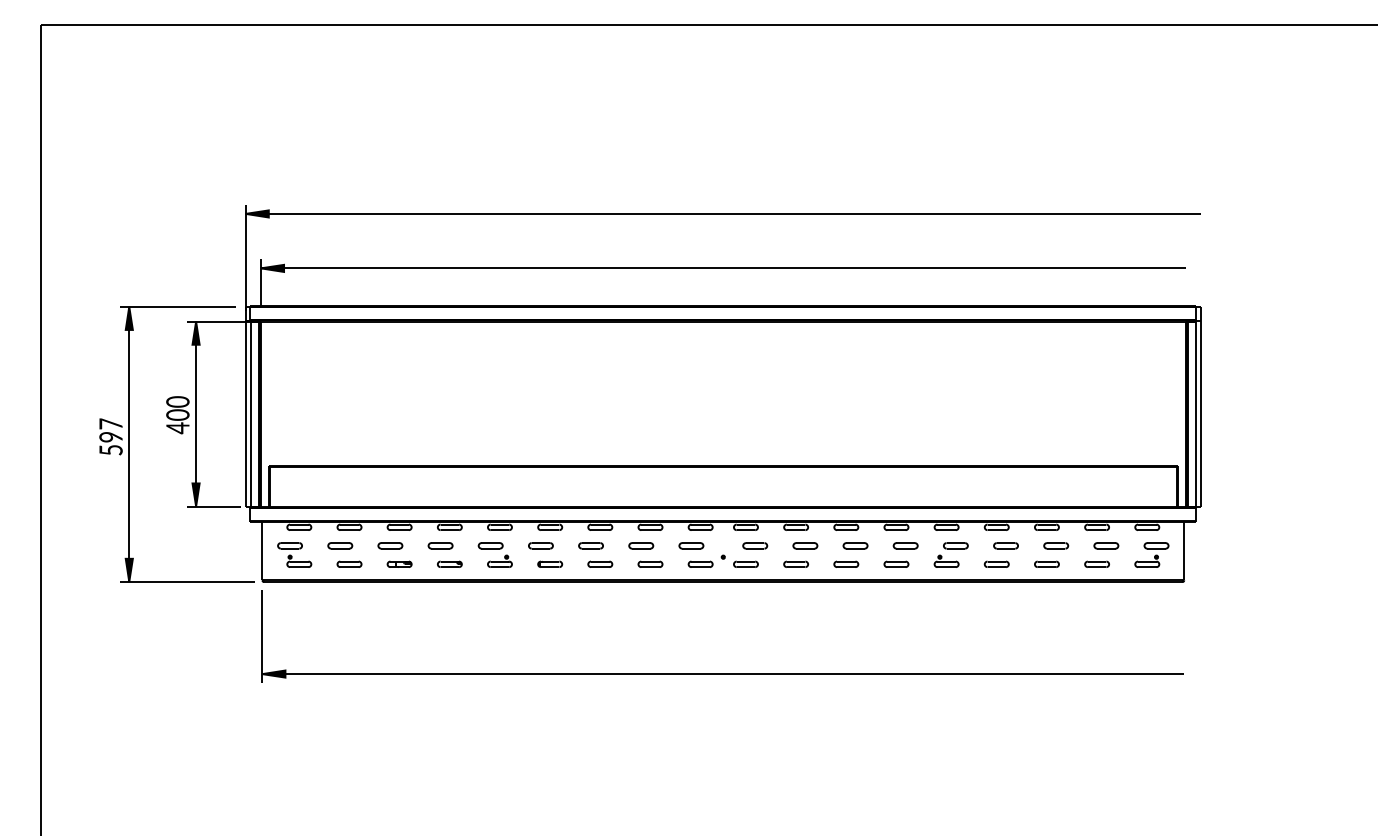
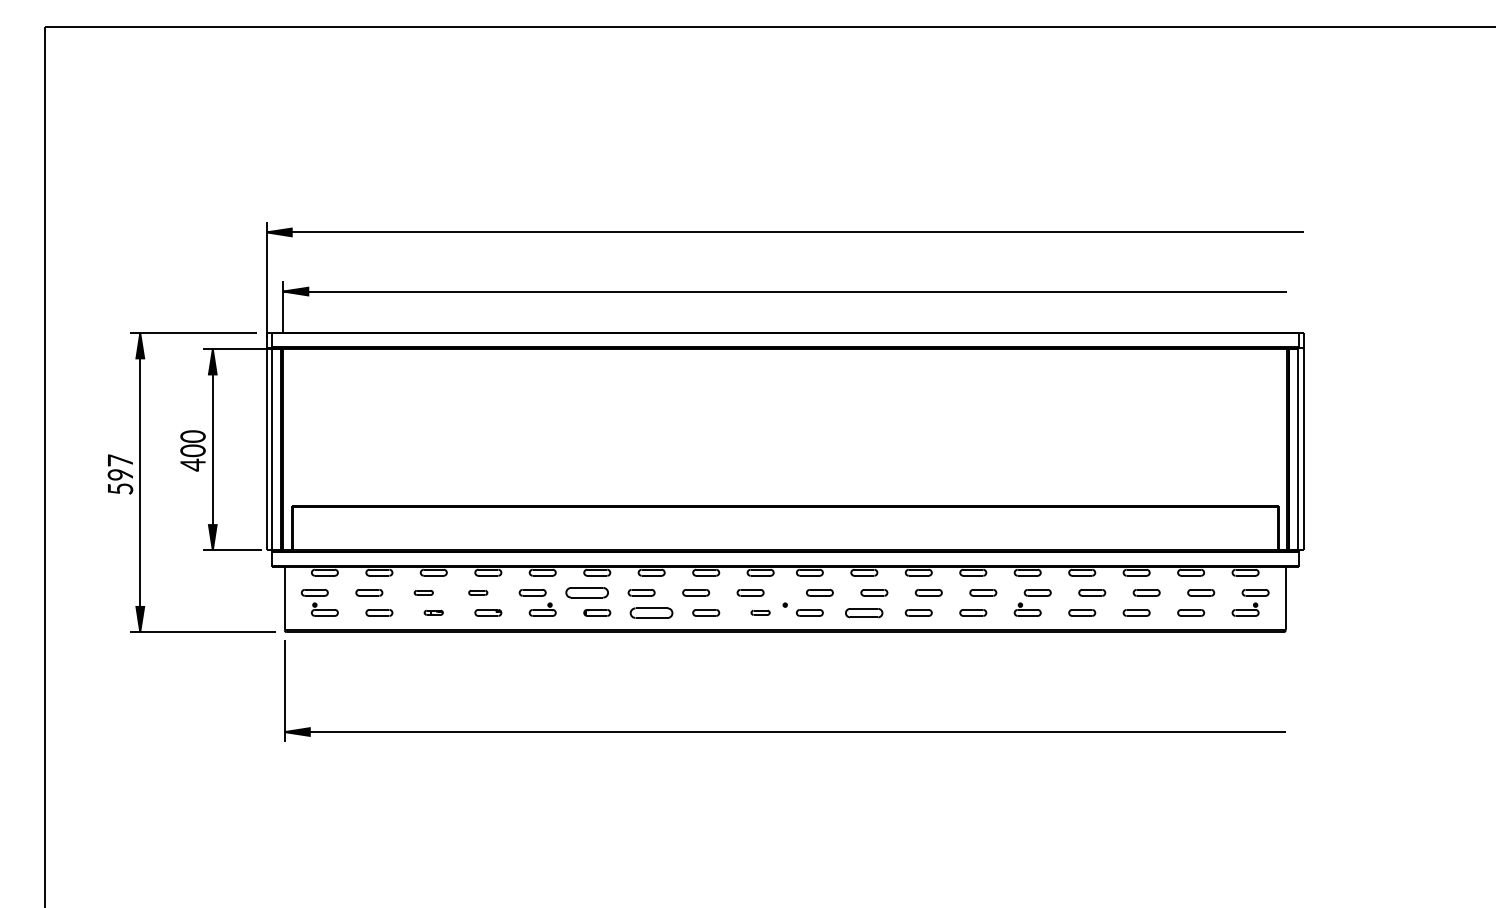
part: (390, 545) -> (423, 592), size x0.7
part: (440, 545) -> (478, 592), size x0.7
part: (540, 545) -> (586, 592), size x1.6
part: (399, 563) -> (433, 611), size x0.7
part: (600, 563) -> (651, 611), size x1.6
part: (700, 563) -> (760, 611), size x0.7
part: (796, 563) -> (864, 611), size x1.4

